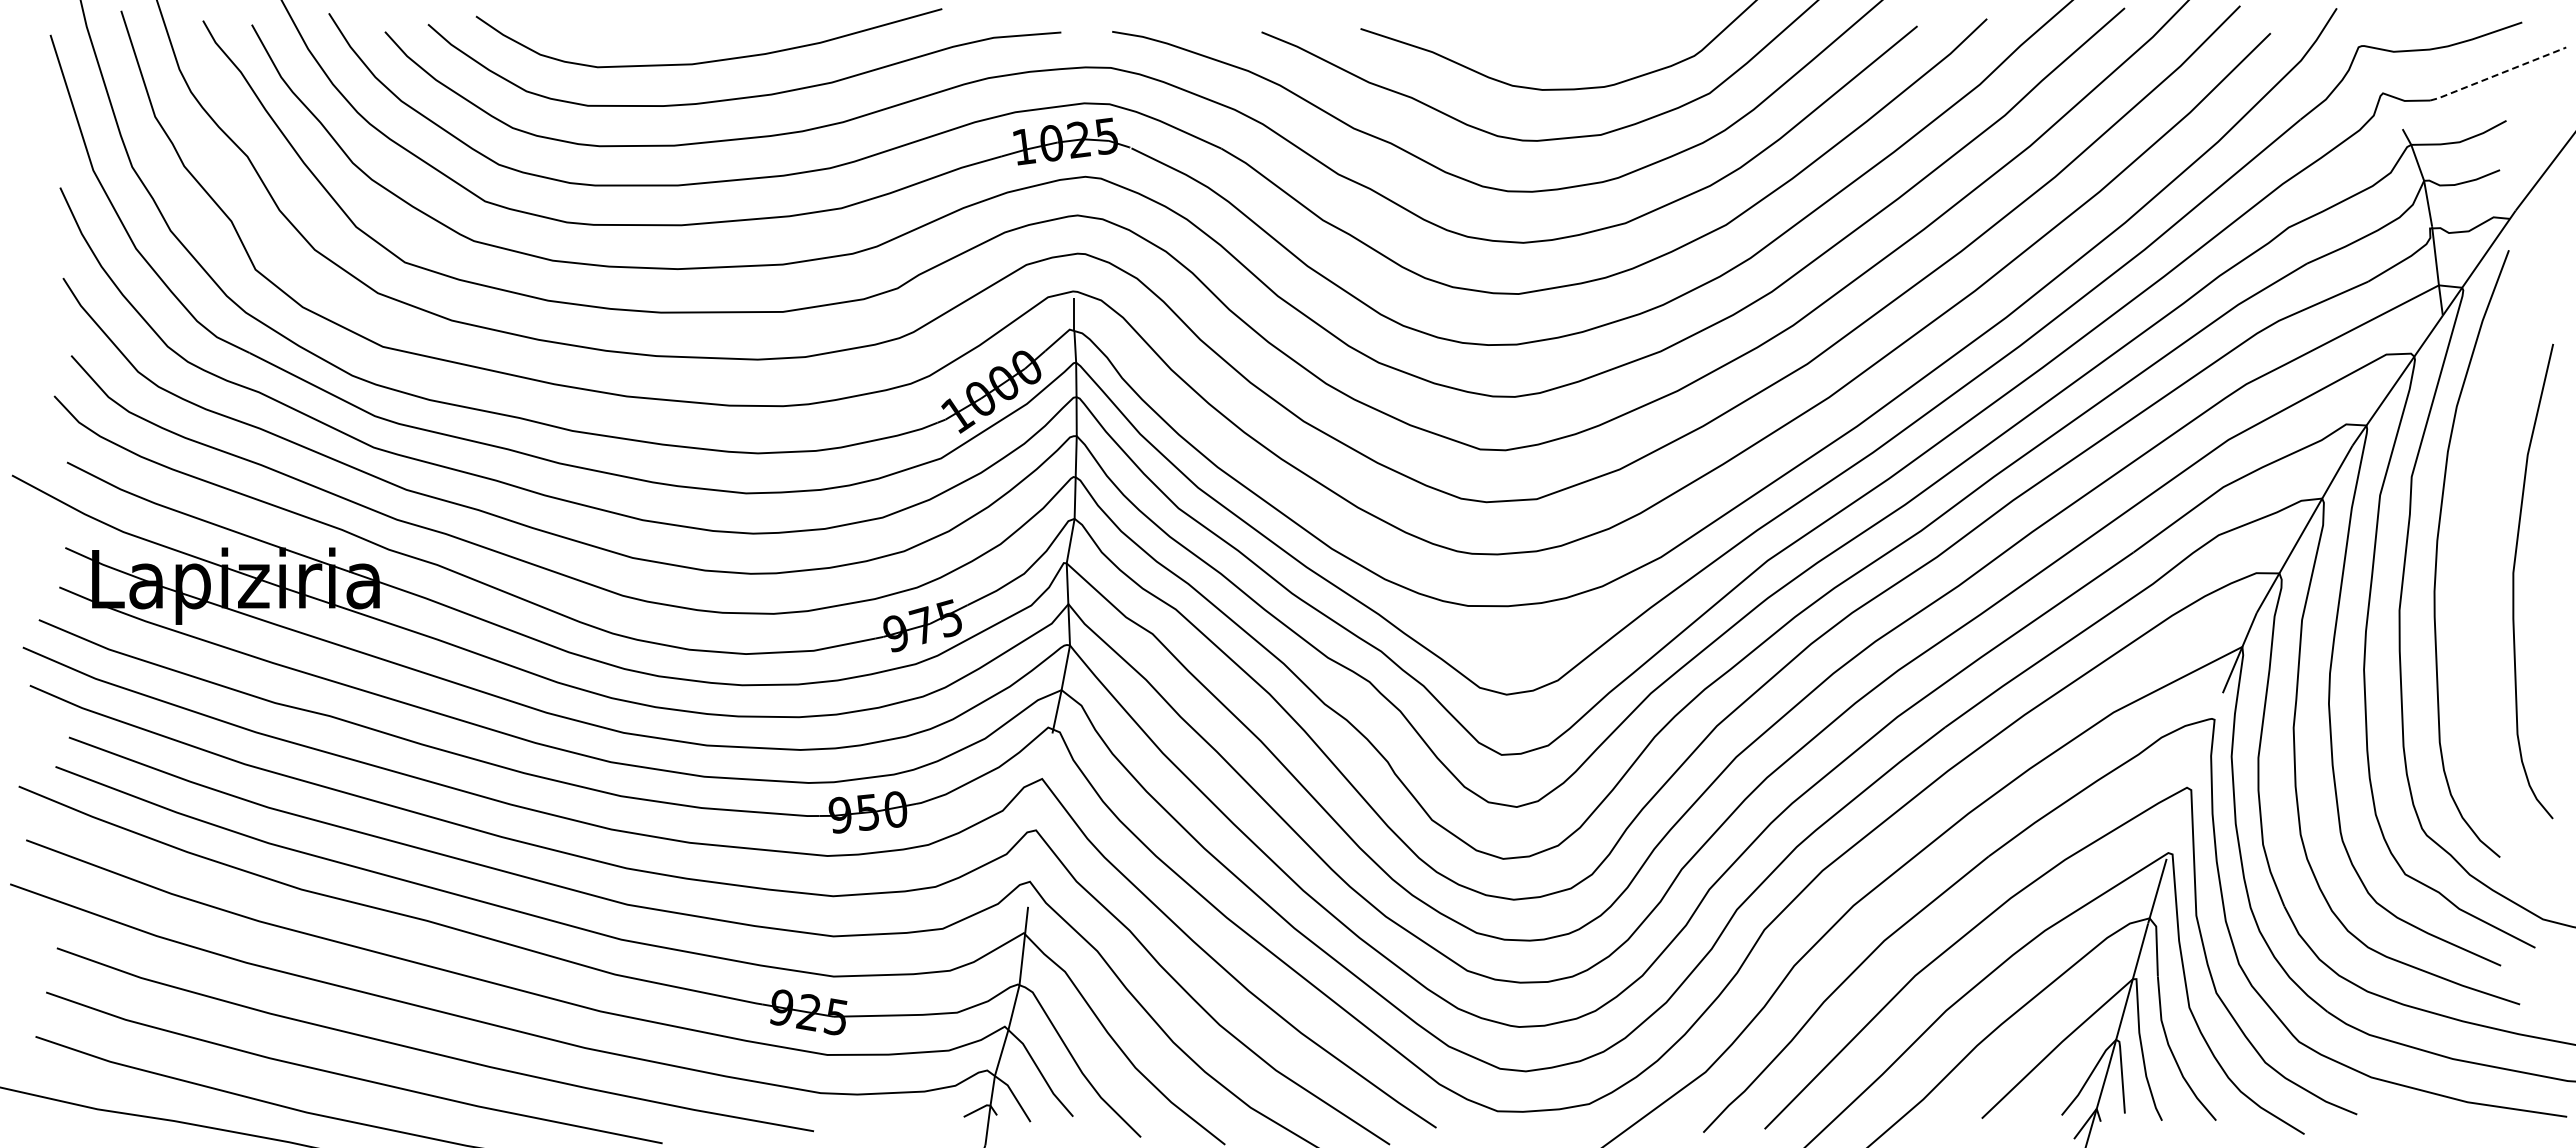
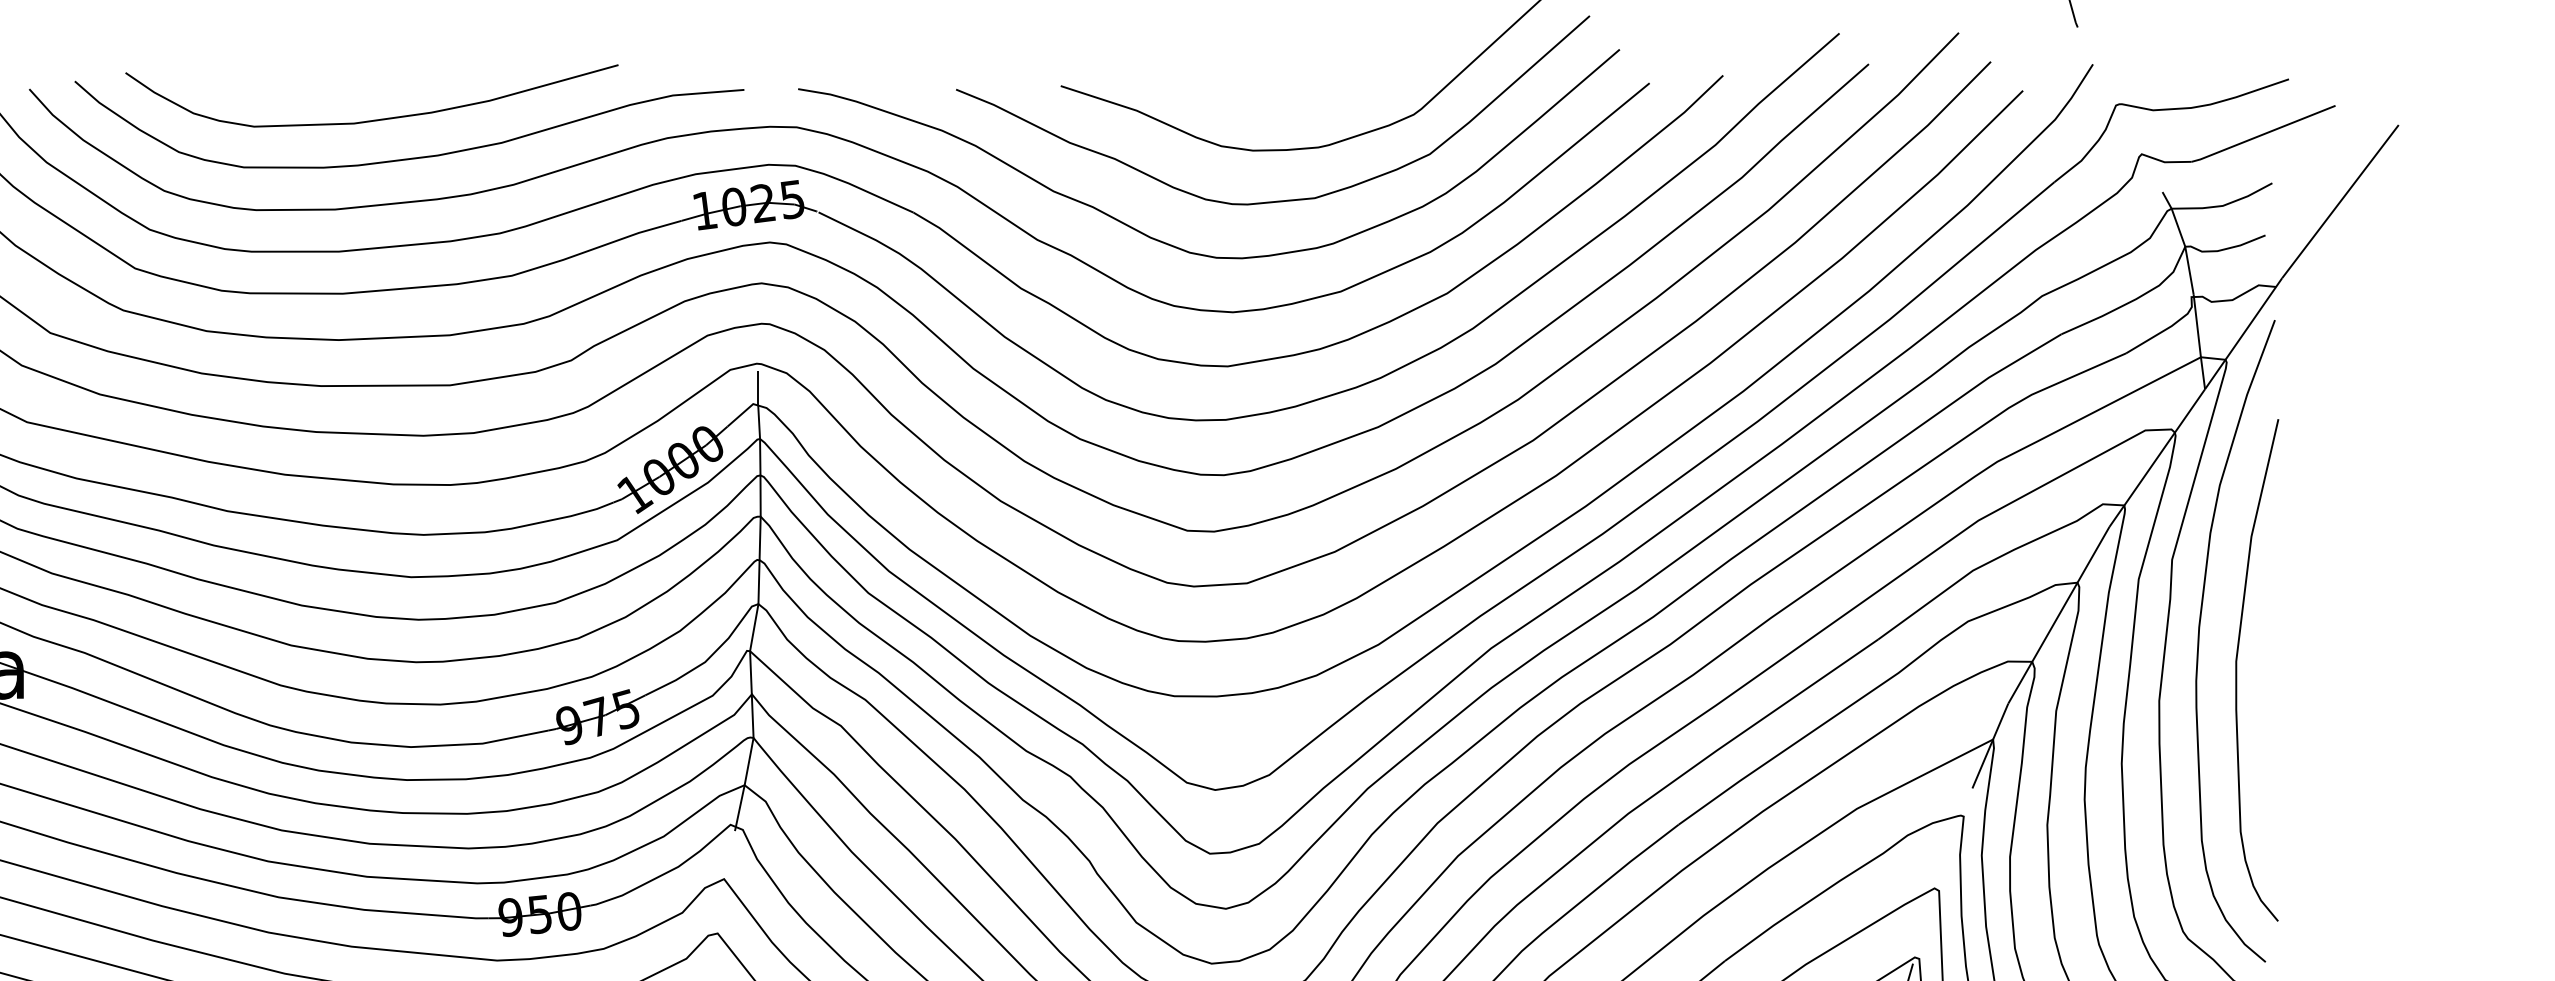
line: (2497, 74) -> (2262, 134), dashed -> solid
curve: (2514, 581) -> (2237, 670), moved

